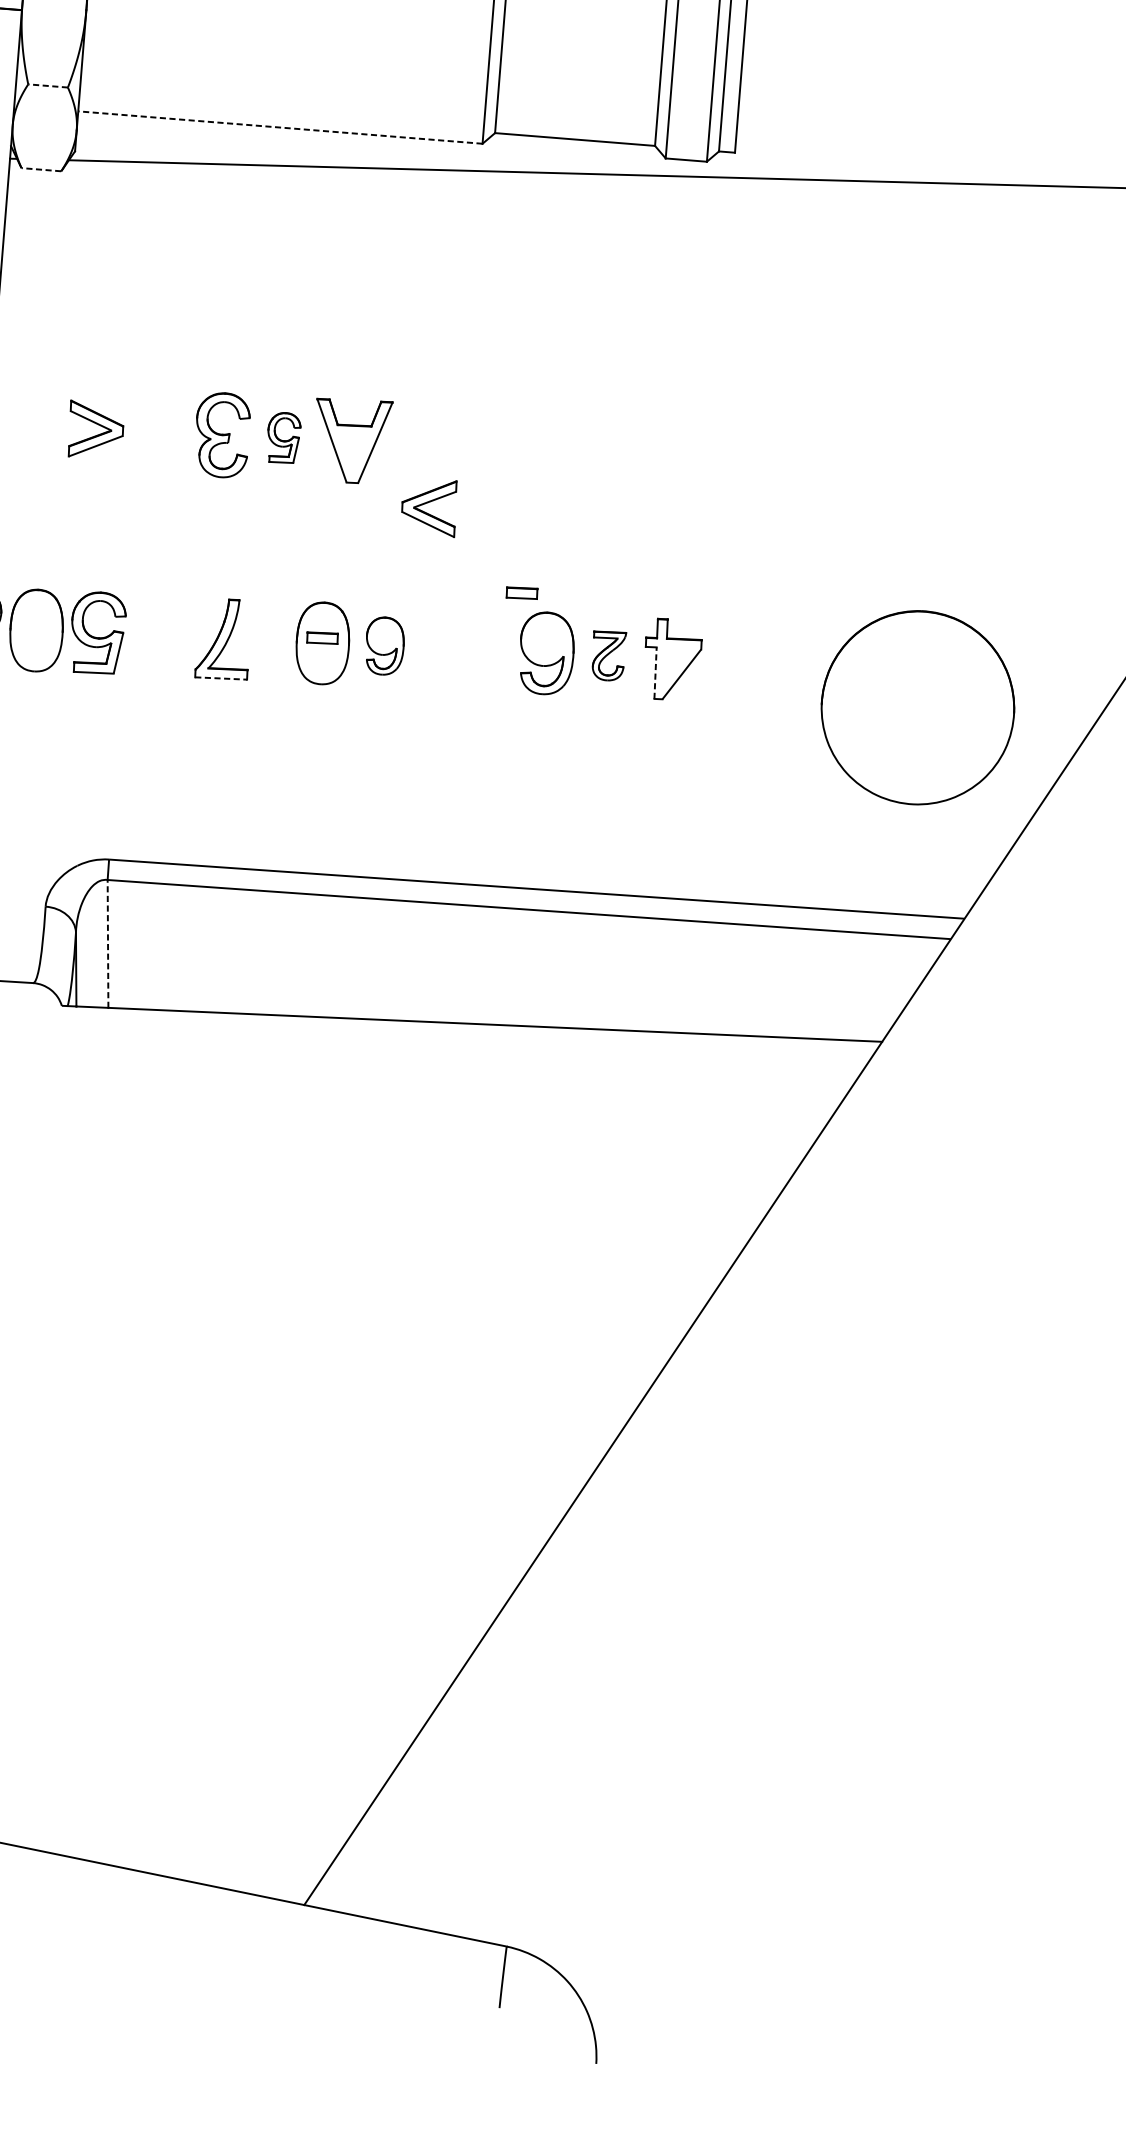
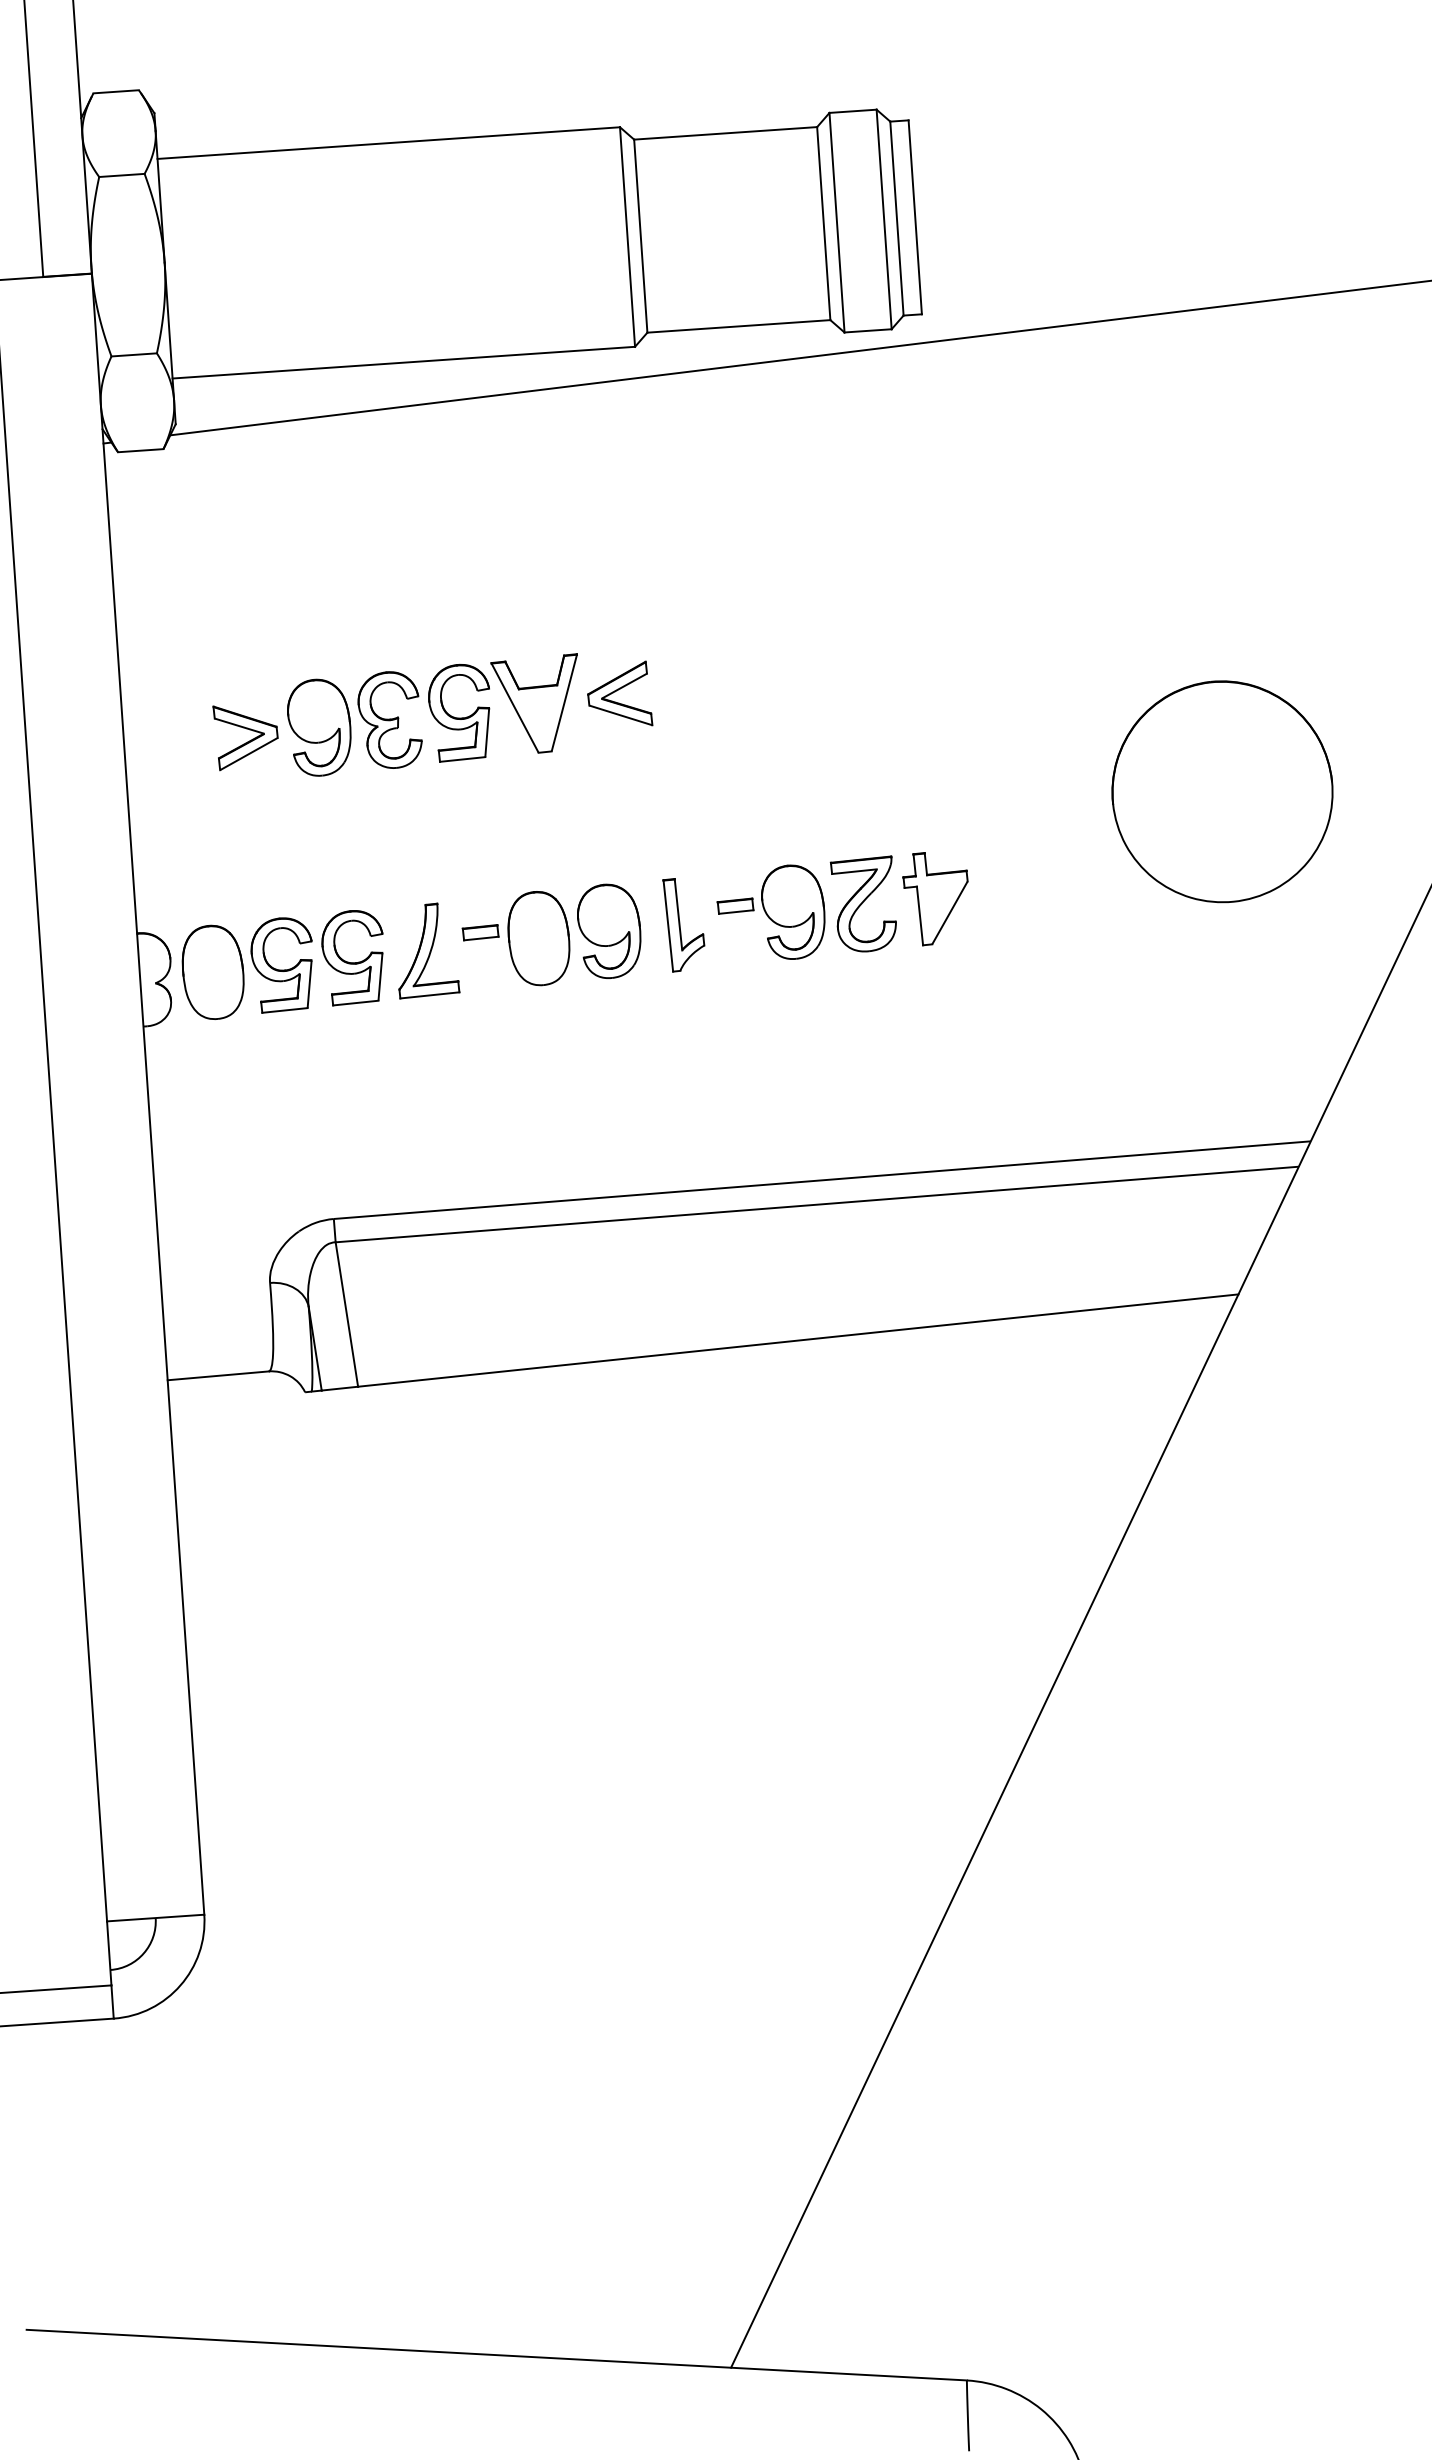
line: (48, 85) -> (134, 354), dashed -> solid
line: (280, 127) -> (403, 362), dashed -> solid
line: (41, 169) -> (140, 450), dashed -> solid
part: (160, 432) -> (319, 727), added
part: (283, 438) -> (459, 713), size x1.67
part: (430, 505) -> (620, 693), moved
part: (522, 592) -> (735, 905), moved
part: (158, 636) -> (352, 958), added
part: (322, 637) -> (480, 932), moved
part: (384, 645) -> (609, 930), size x1.43
part: (449, 650) -> (683, 925), added
part: (607, 654) -> (862, 903), size x1.67
line: (655, 672) -> (919, 915), dashed -> solid
line: (220, 678) -> (429, 995), dashed -> solid
part: (918, 707) -> (1222, 791), moved
line: (107, 943) -> (346, 1314), dashed -> solid

